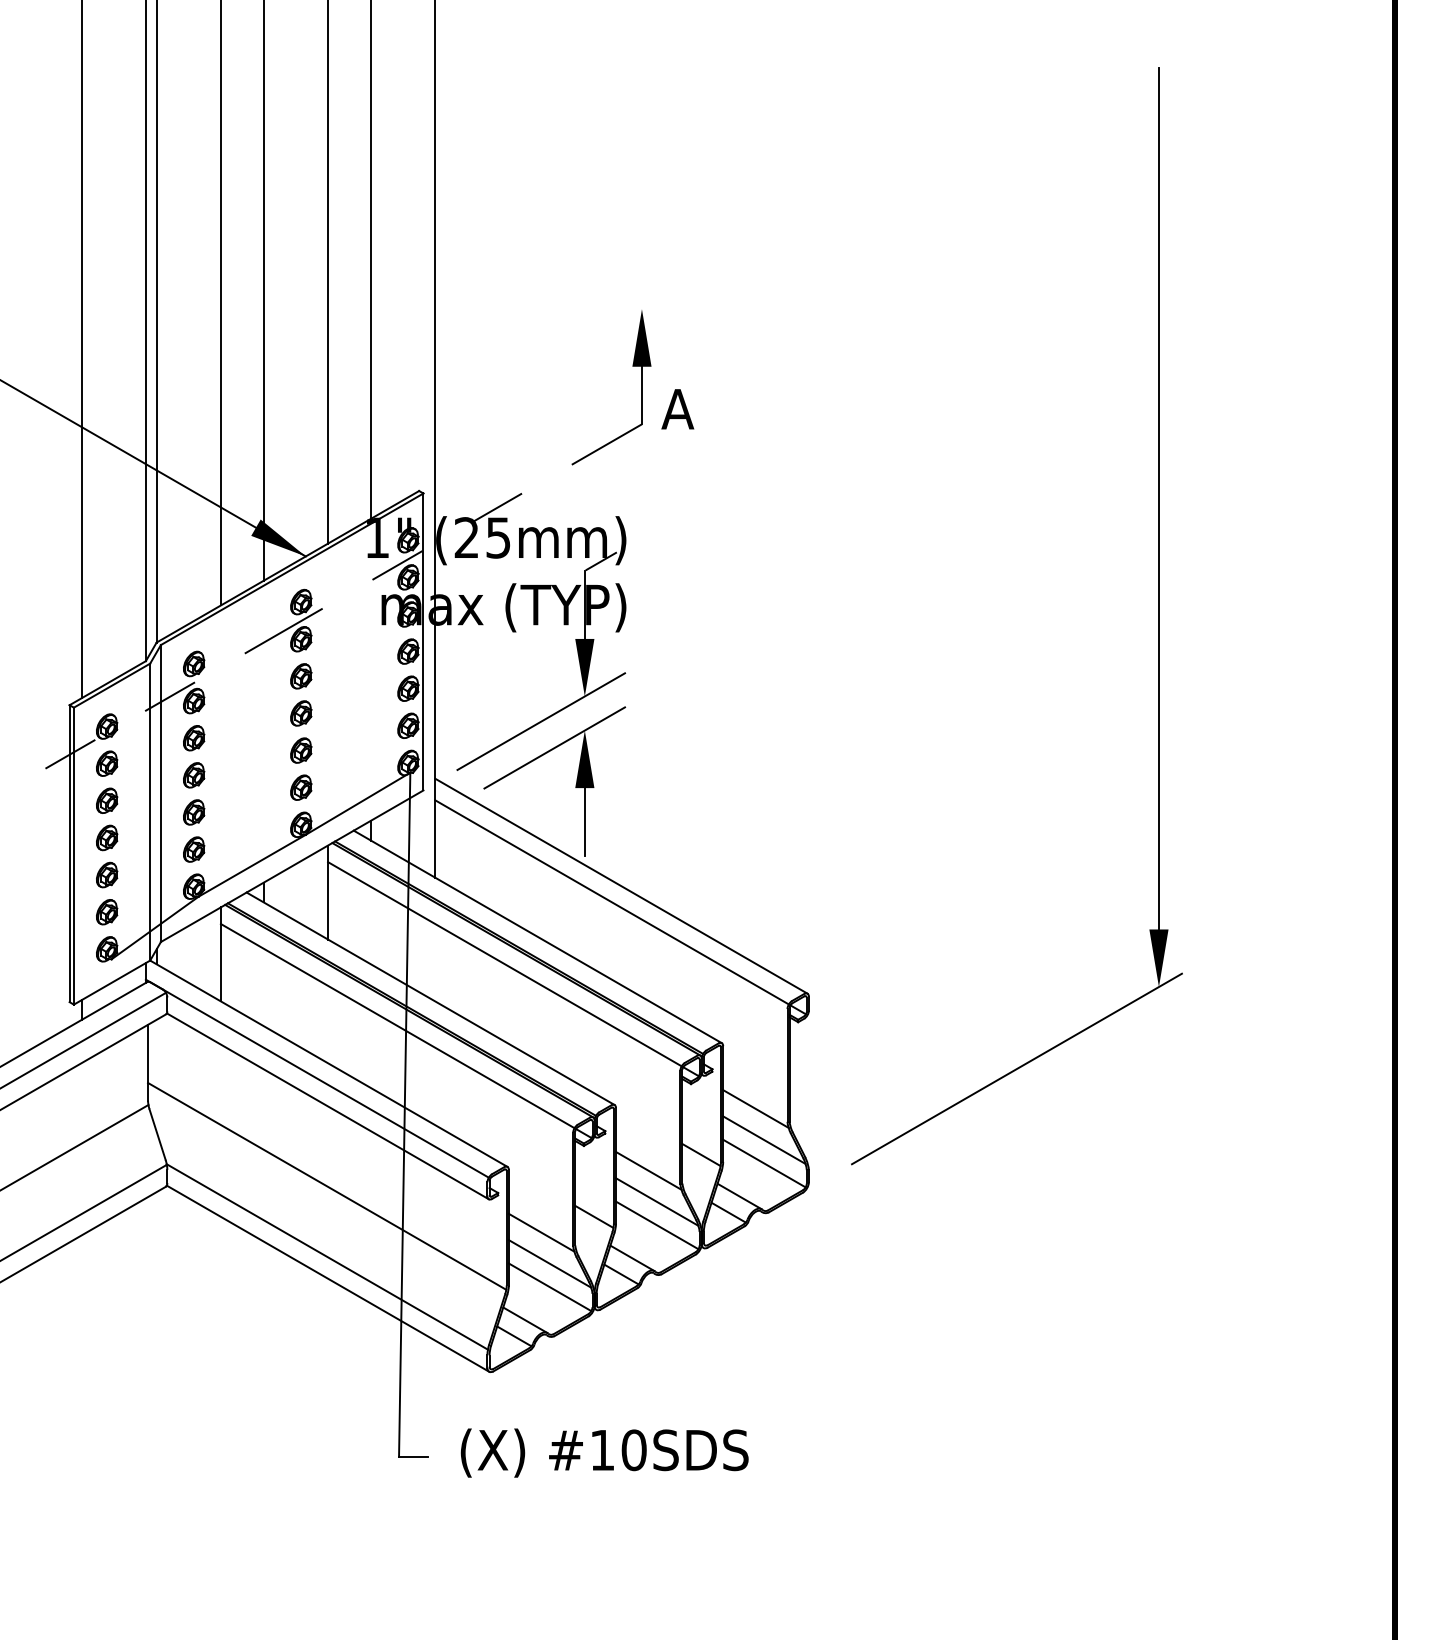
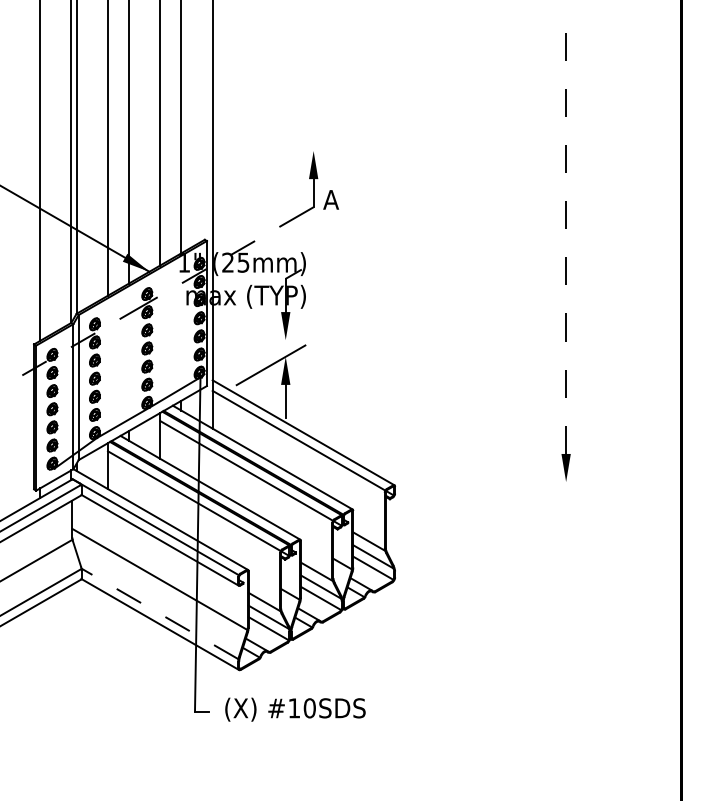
line: (1159, 498) -> (566, 243), solid -> dashed
line: (541, 721) -> (264, 352), removed
line: (1016, 1067) -> (496, 521), removed
line: (326, 1256) -> (159, 613), solid -> dashed

